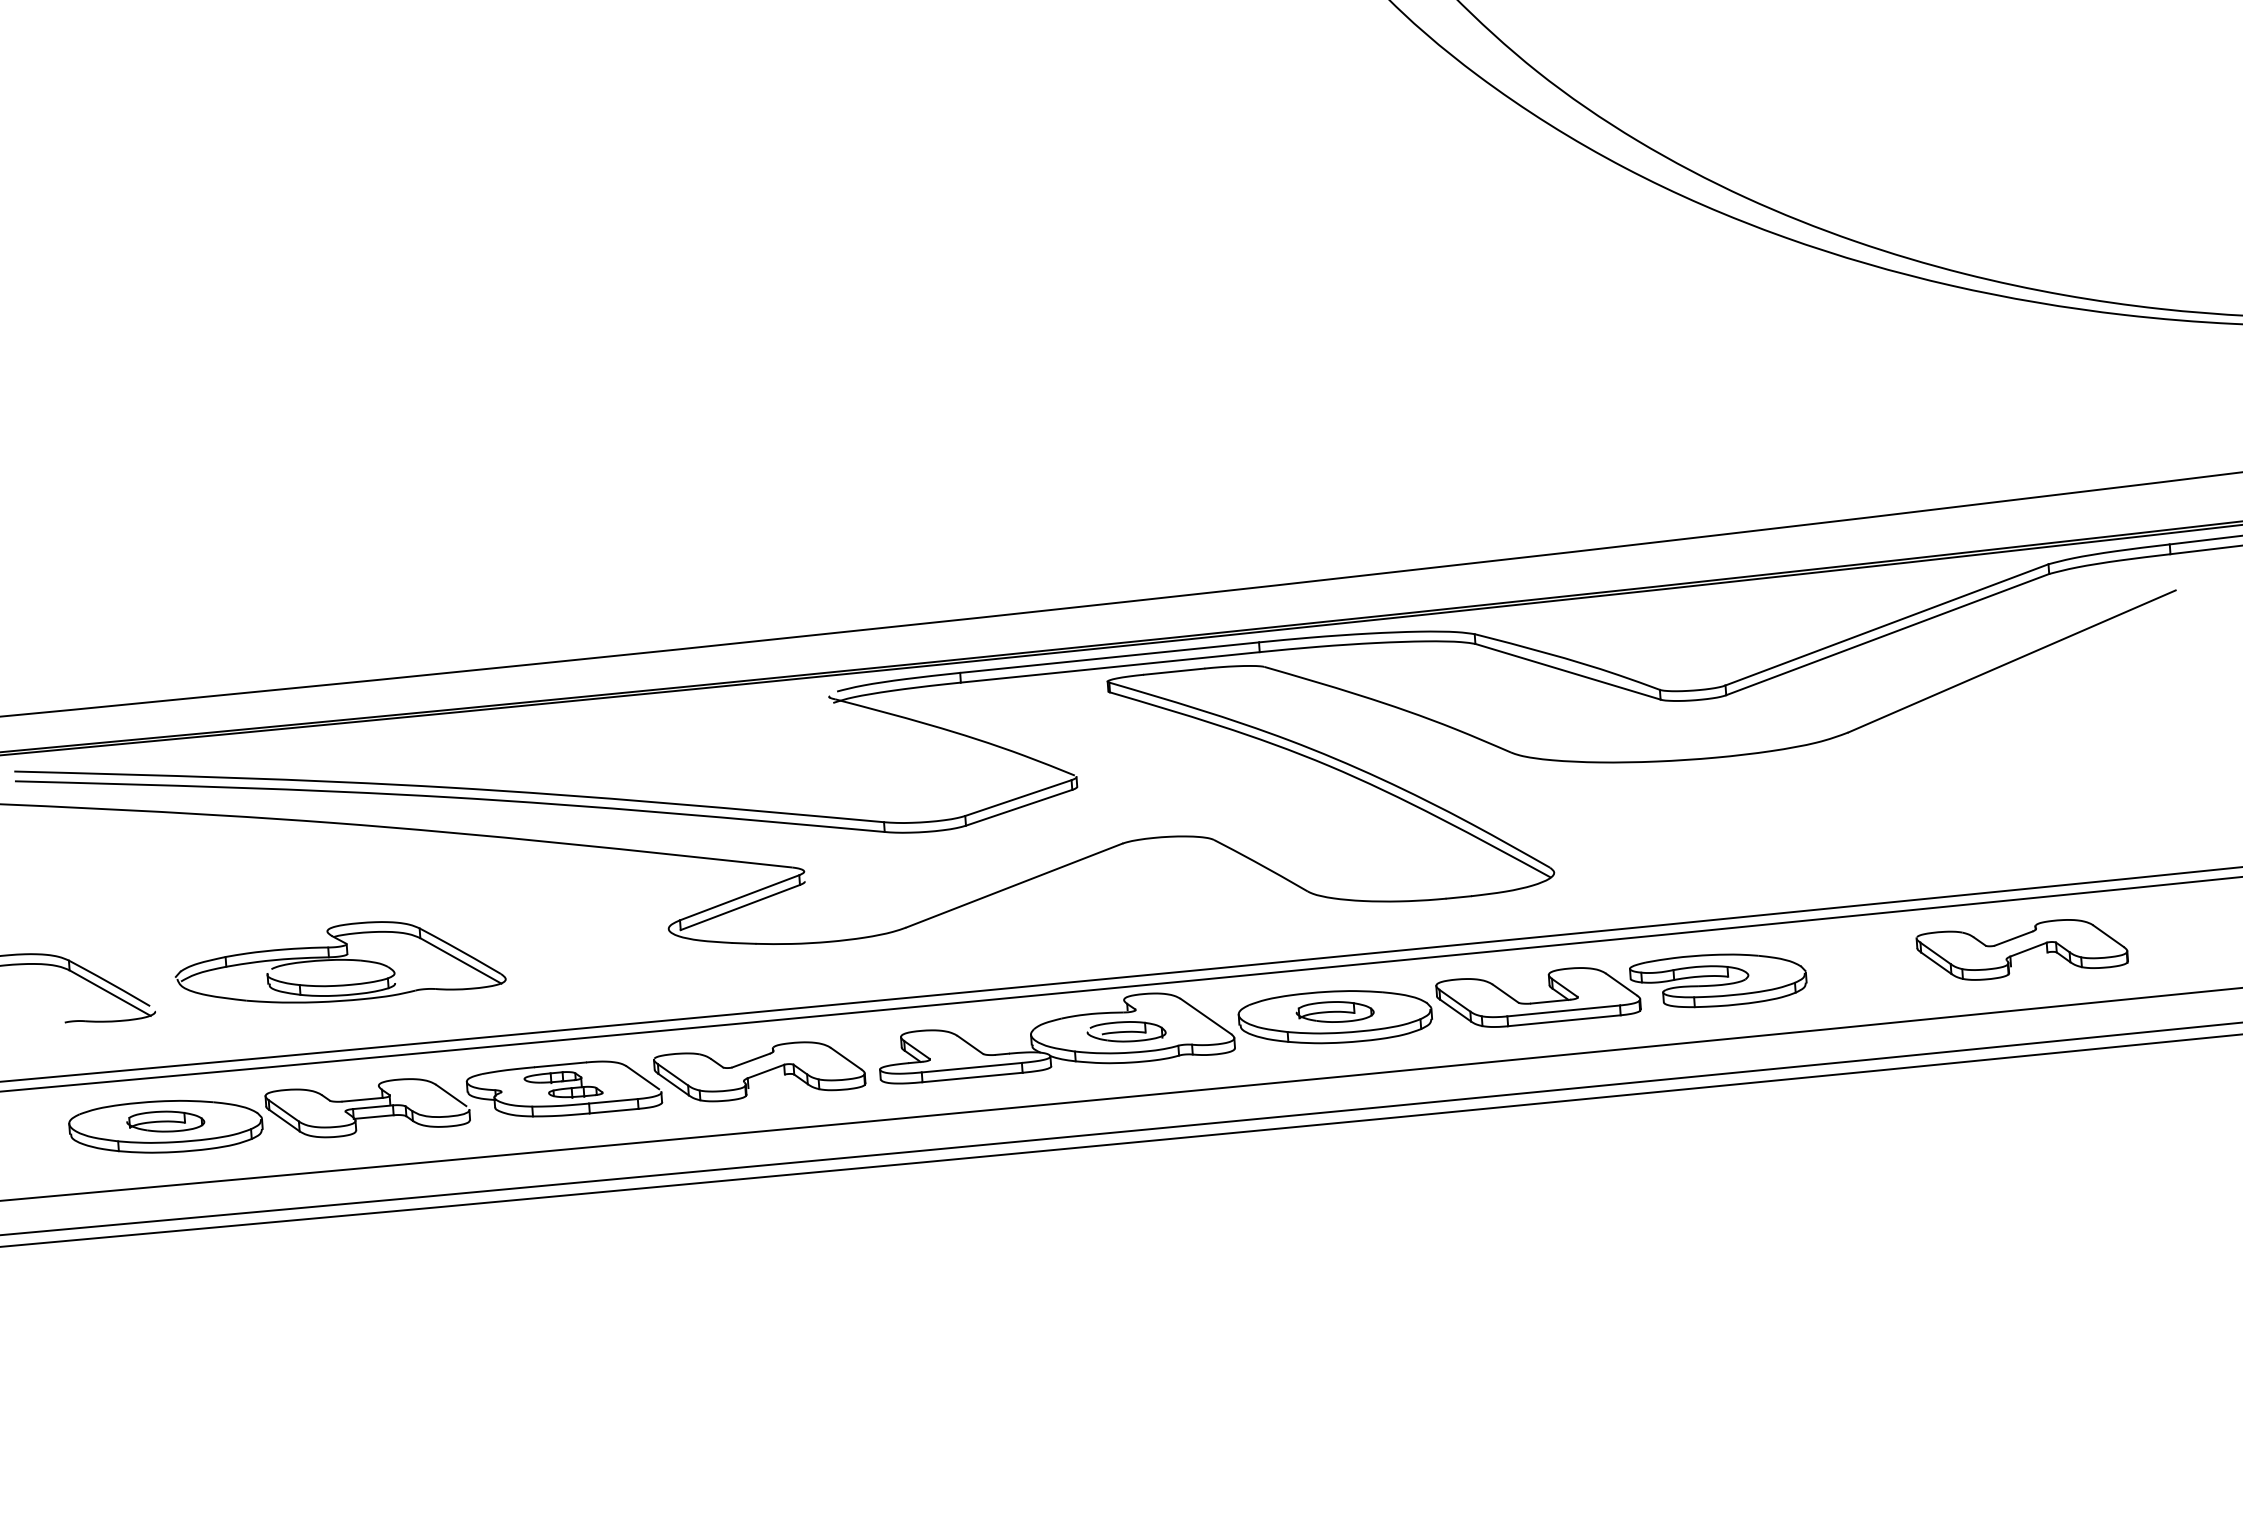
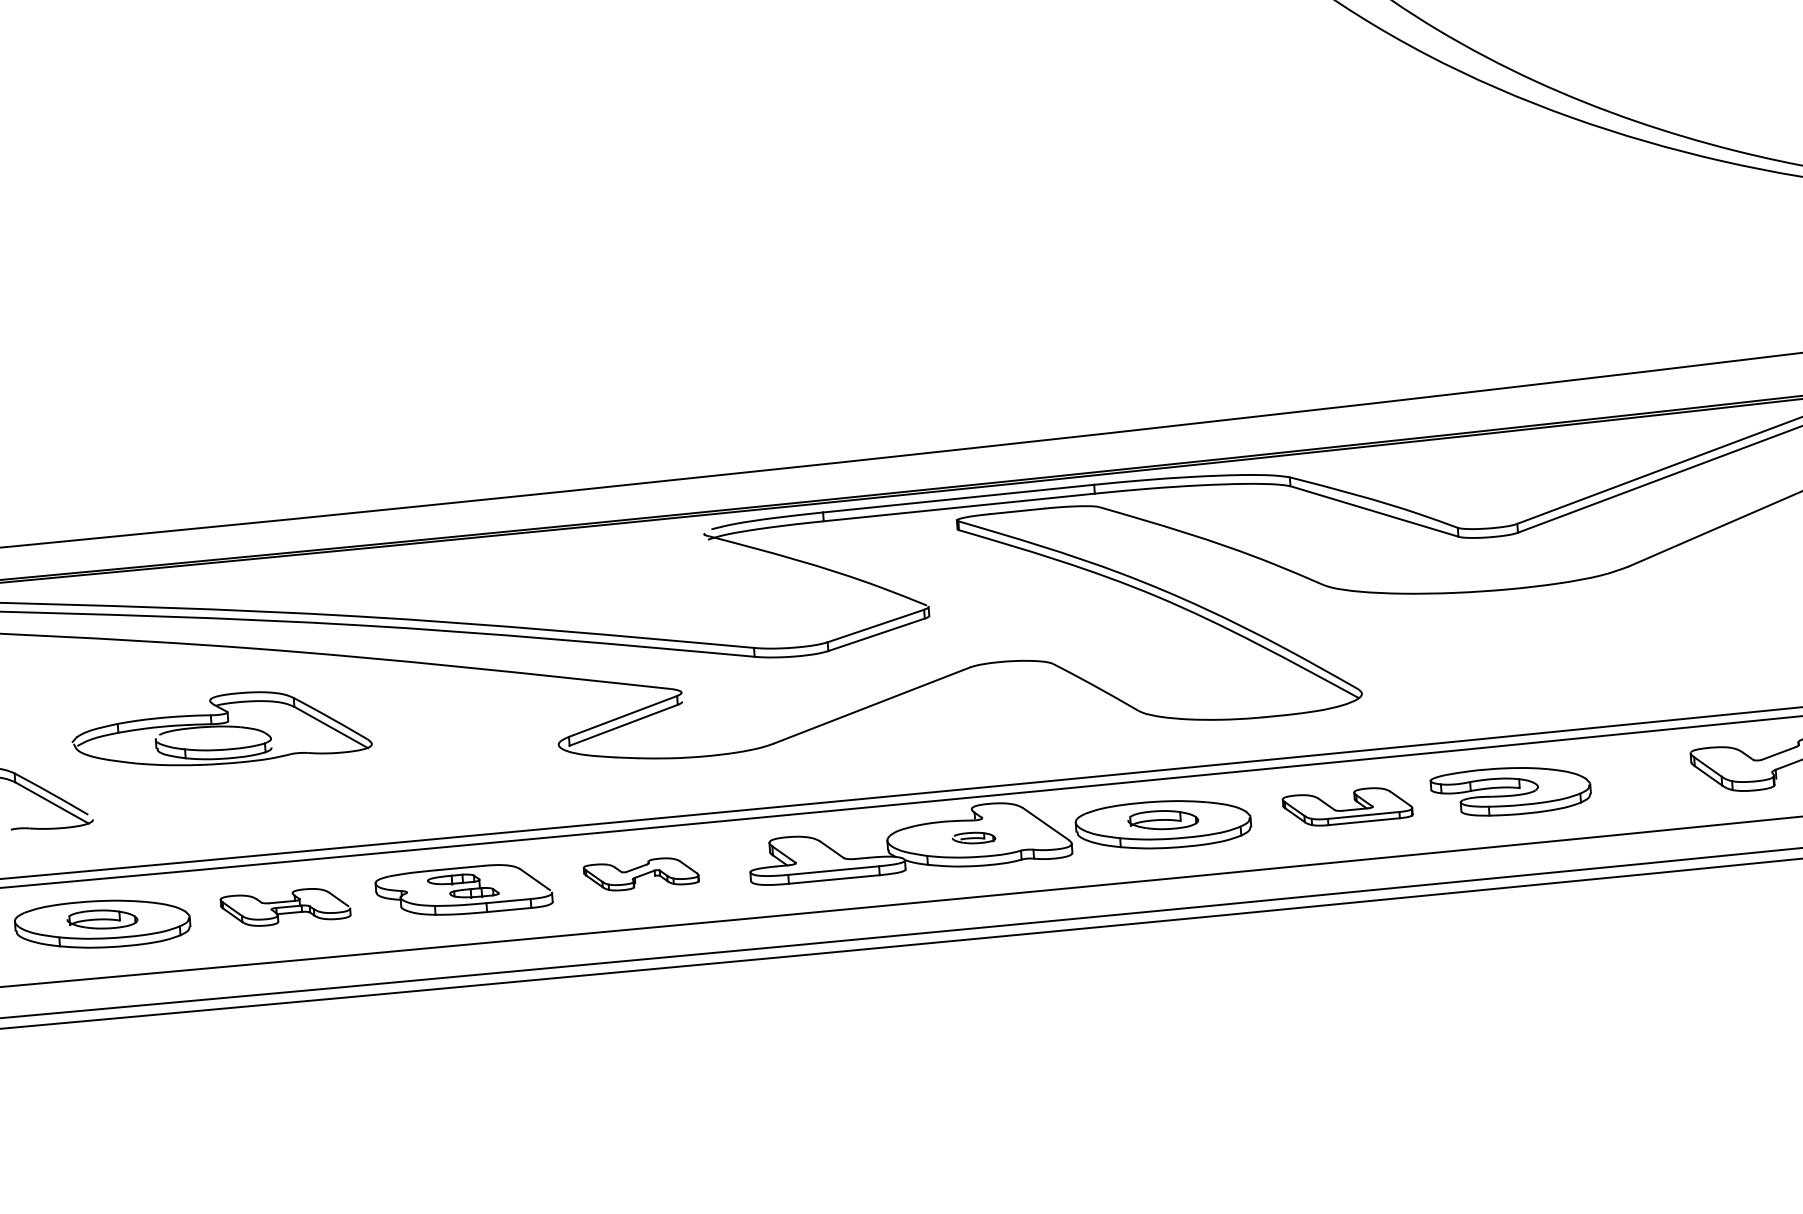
part: (340, 962) -> (221, 728), moved
part: (1538, 997) -> (1347, 806), size x0.7
part: (1126, 1031) -> (973, 837), size x0.6
part: (759, 1071) -> (641, 874), size x0.6
part: (367, 1108) -> (285, 907), size x0.7

